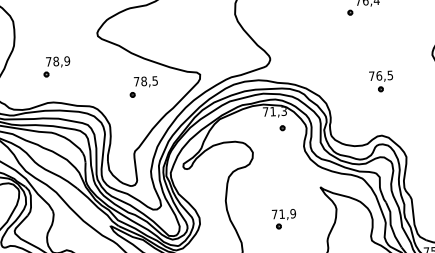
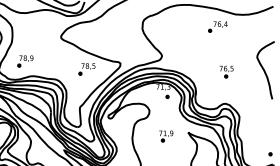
part: (56, 67) -> (25, 61), moved
part: (284, 219) -> (166, 136), moved

